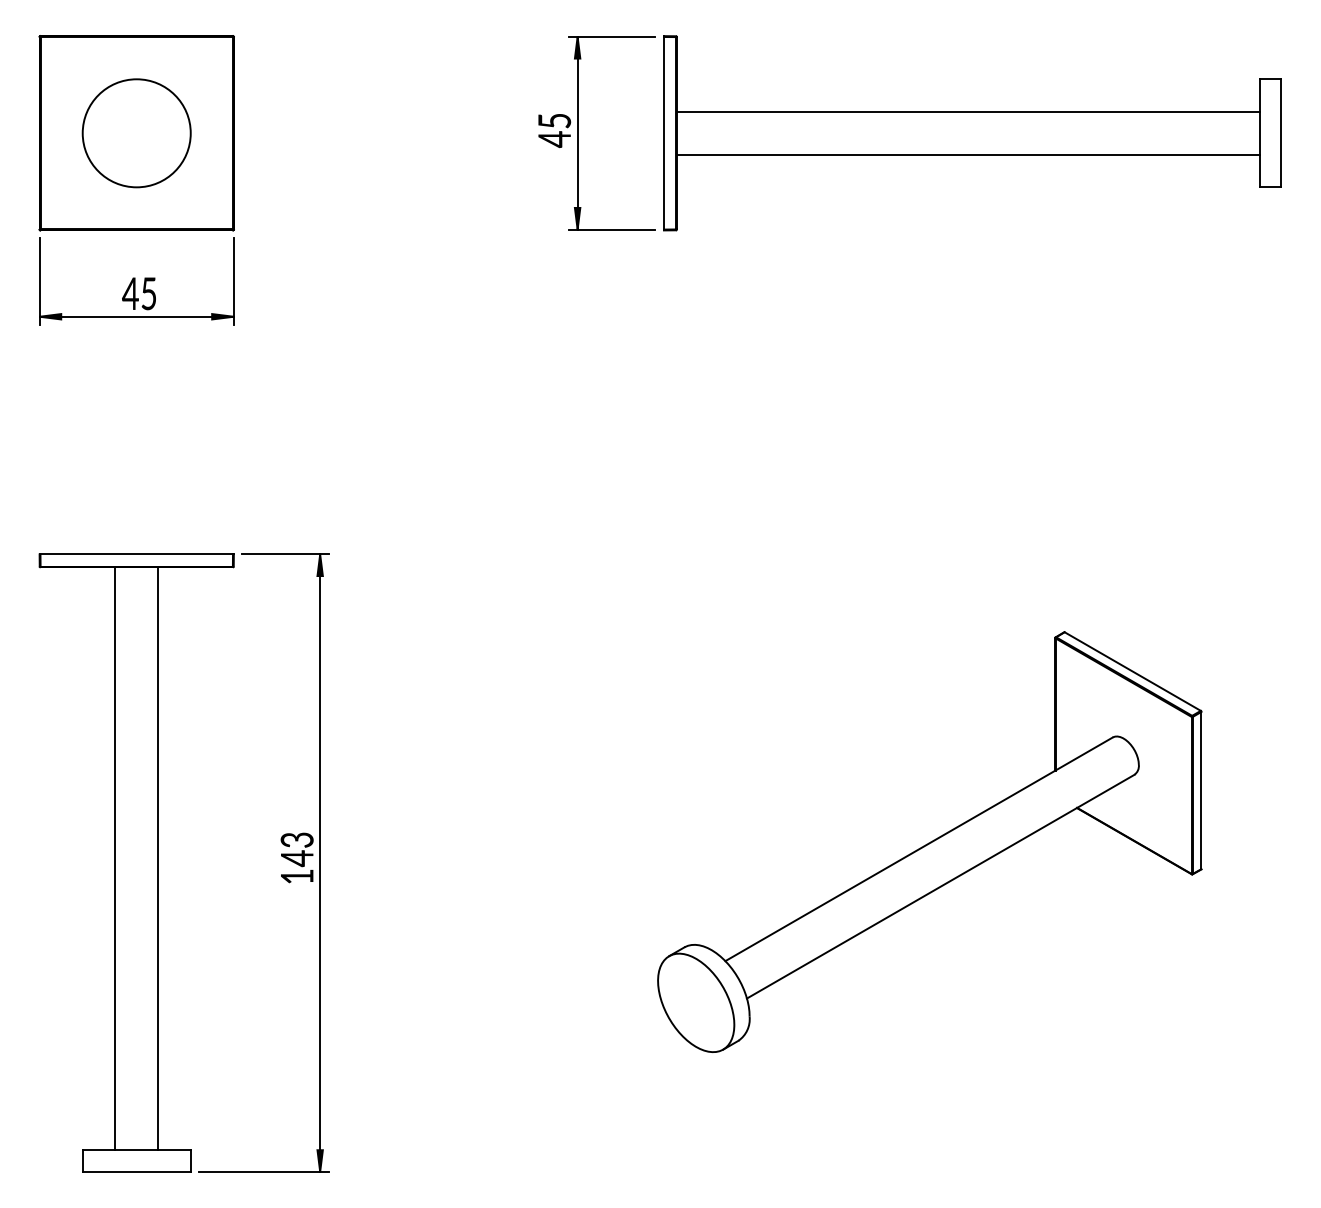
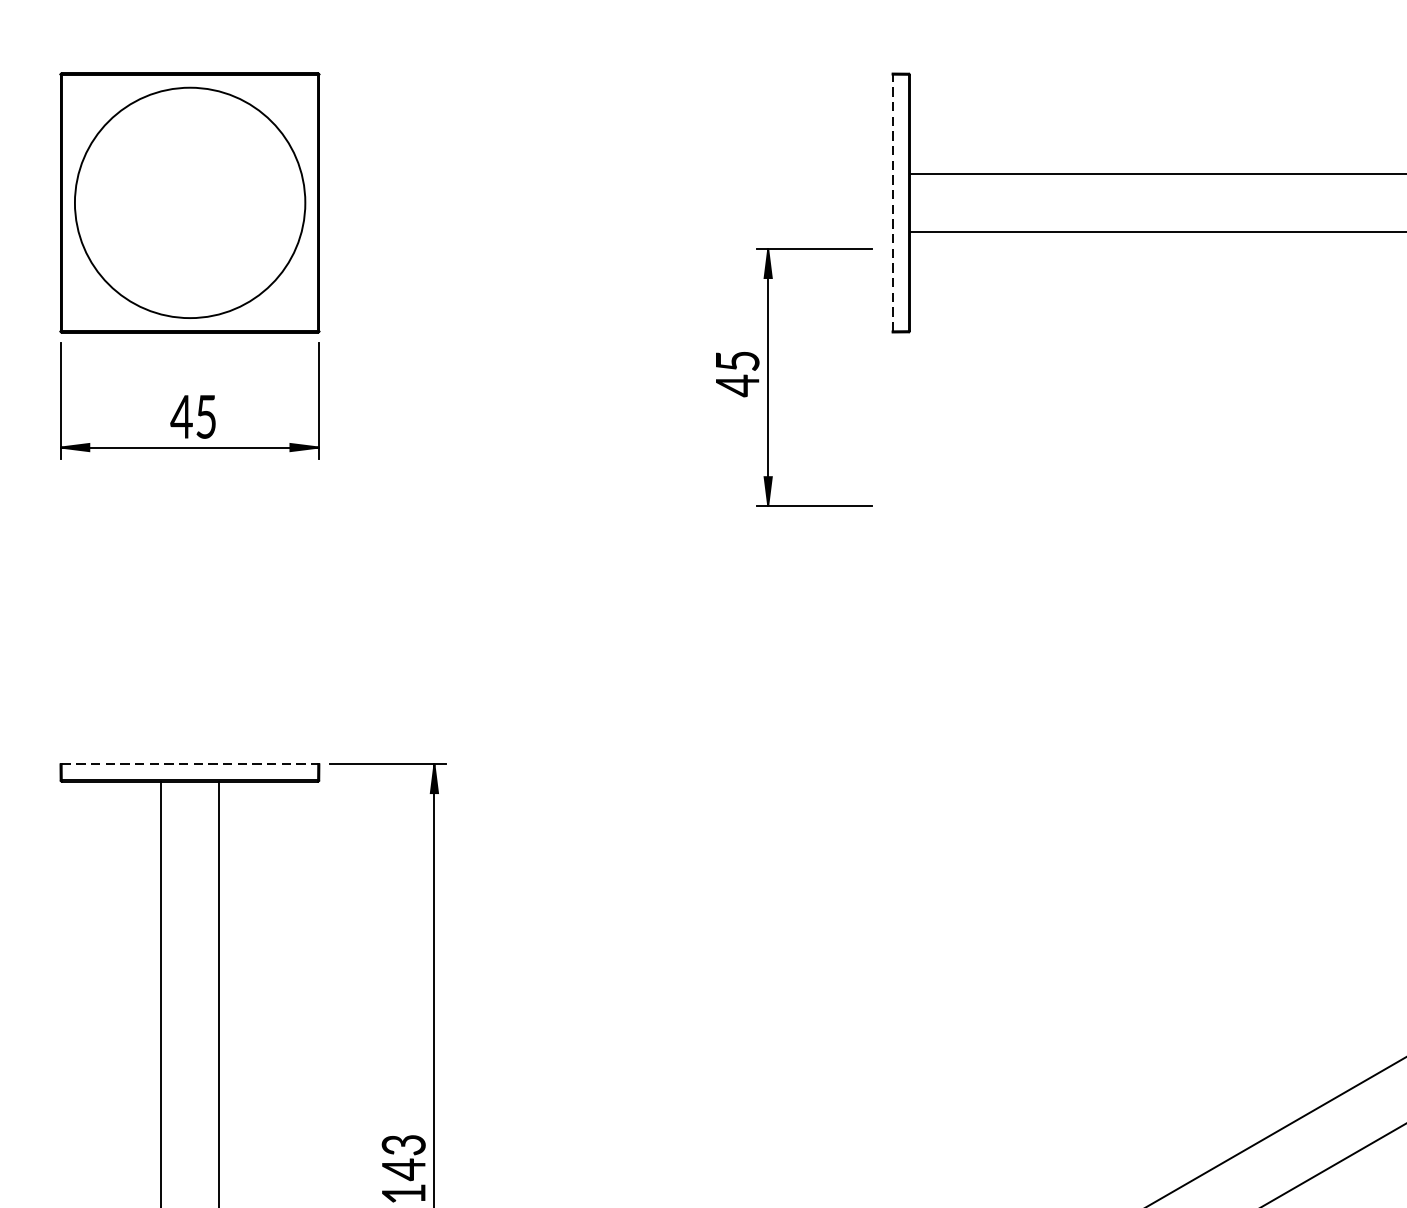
line: (663, 132) -> (891, 201), solid -> dashed
circle: (136, 133) -> (189, 203), size x1.6
part: (578, 133) -> (769, 377), moved
line: (137, 554) -> (190, 764), solid -> dashed

